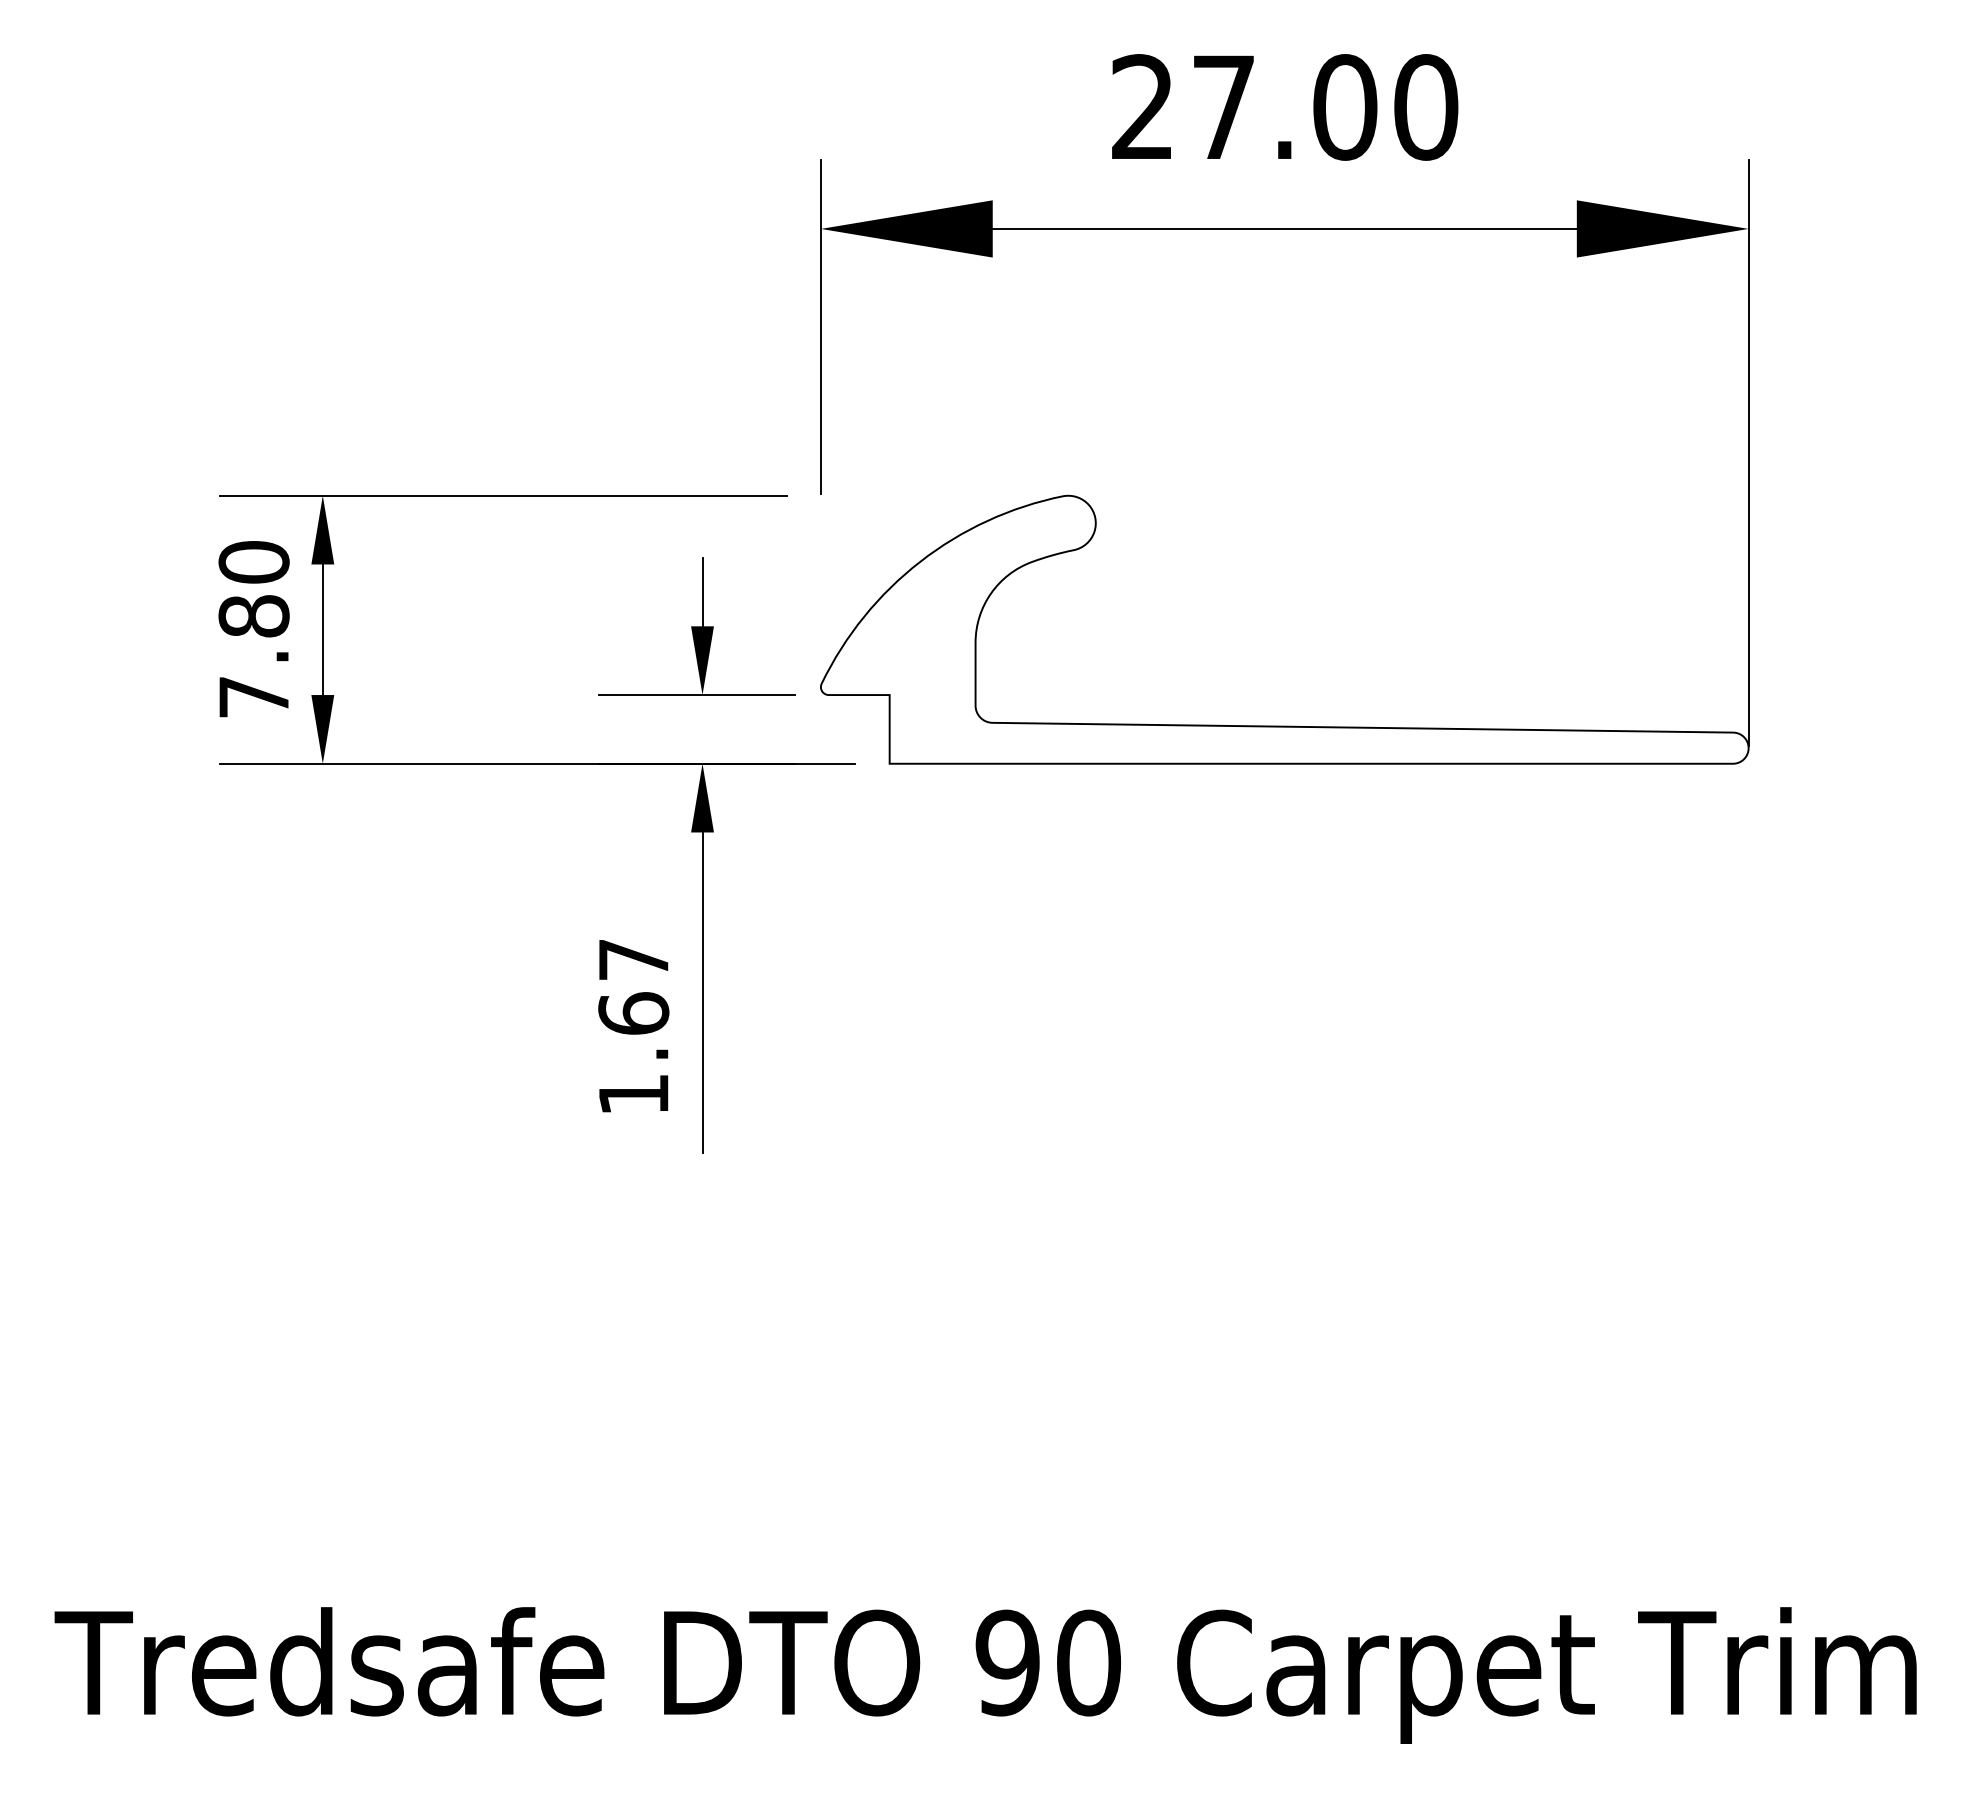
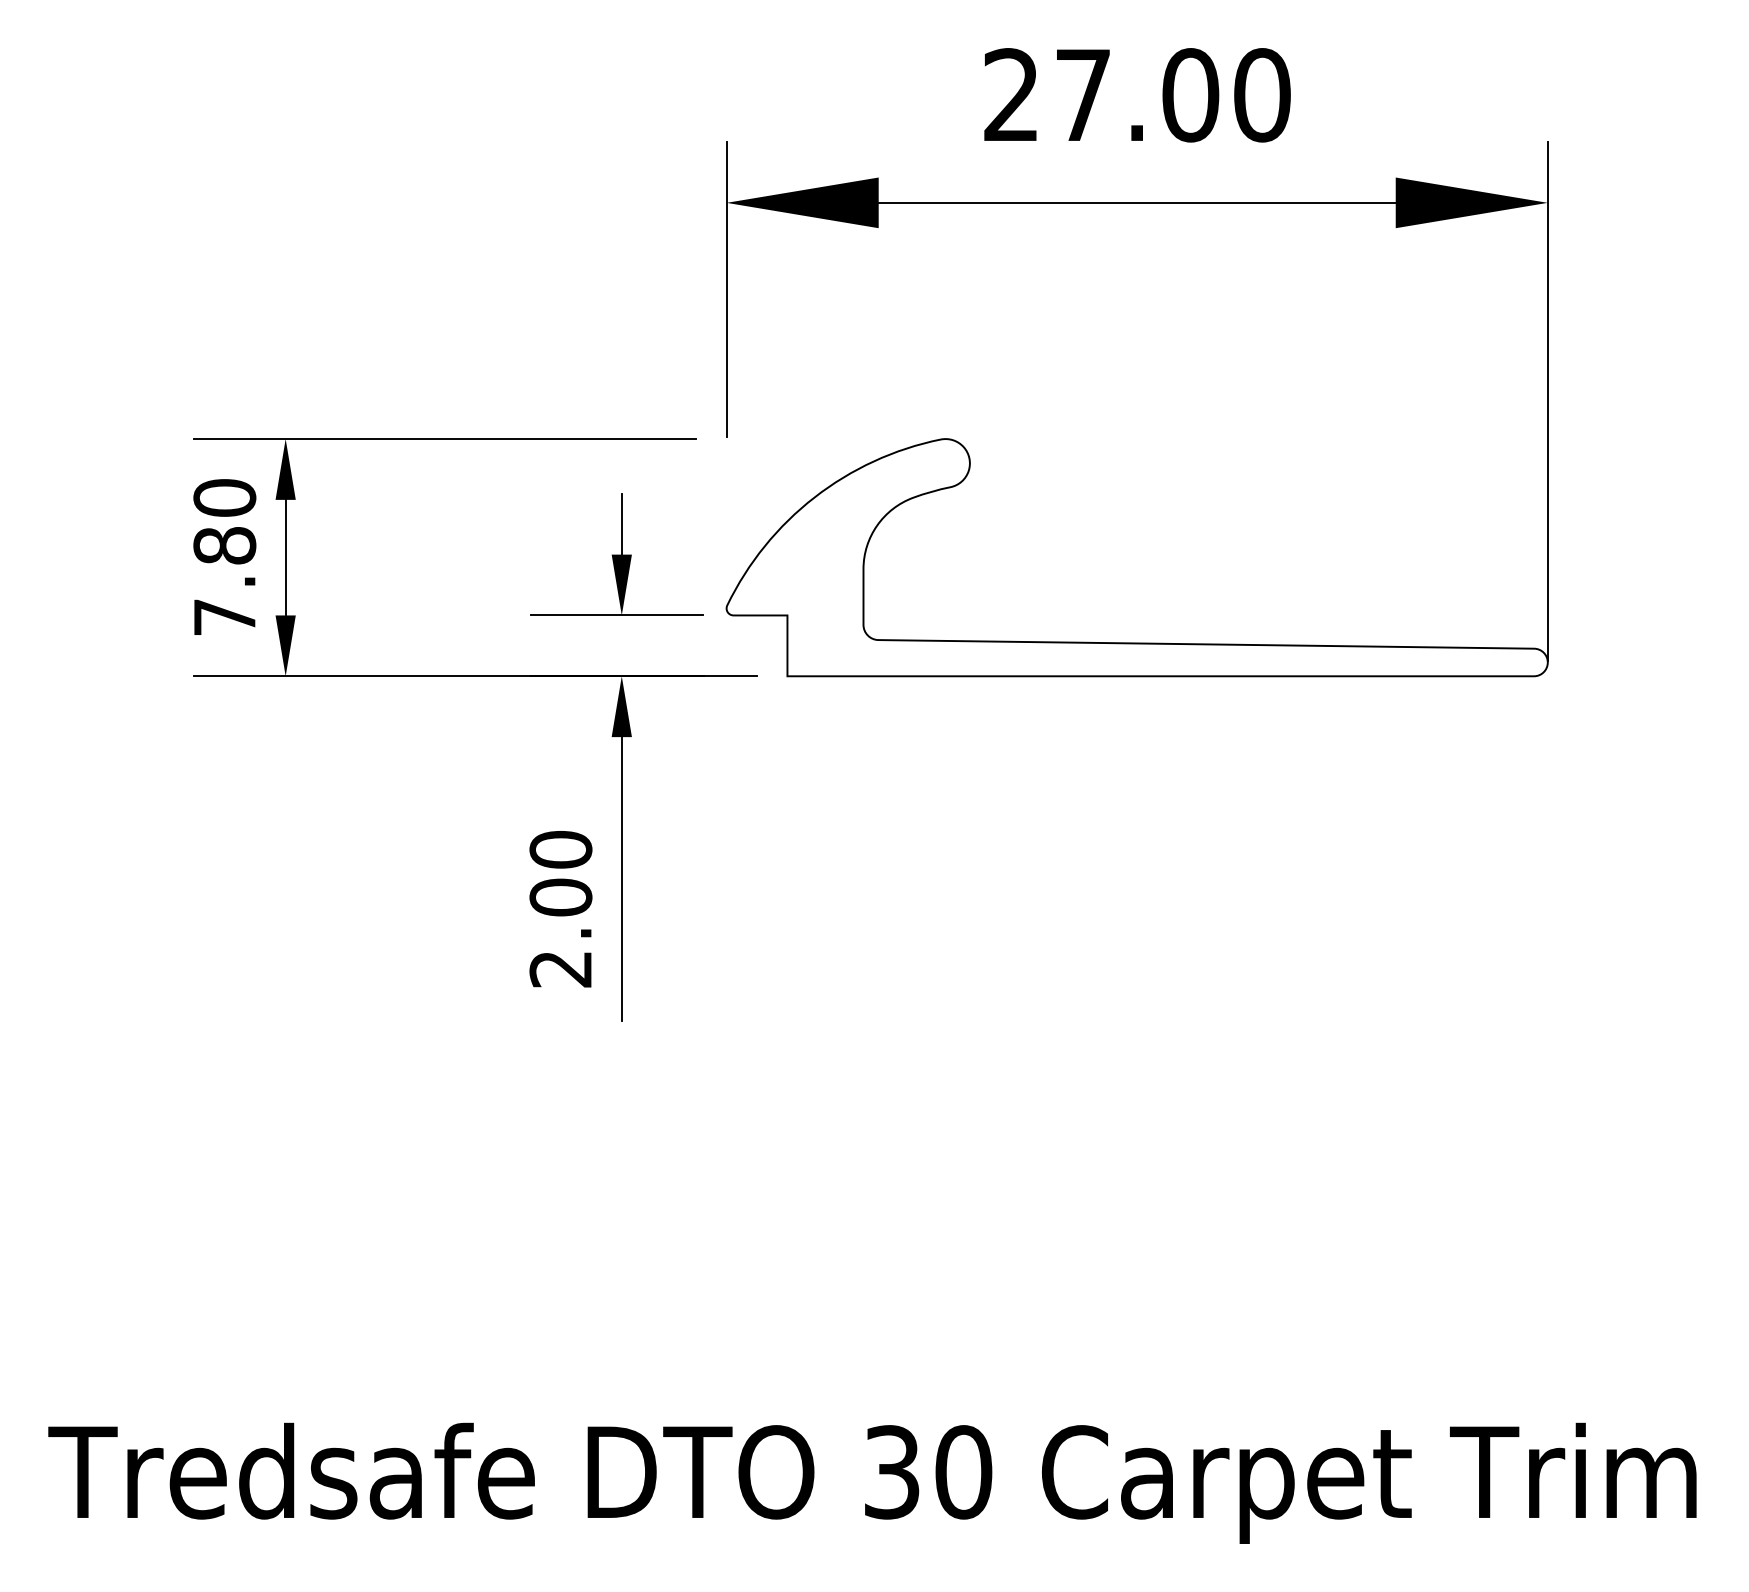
text: (633, 1026) -> (560, 908), 1.67 -> 2.00
text: (1007, 1662) -> (891, 1471), 90 -> 30

